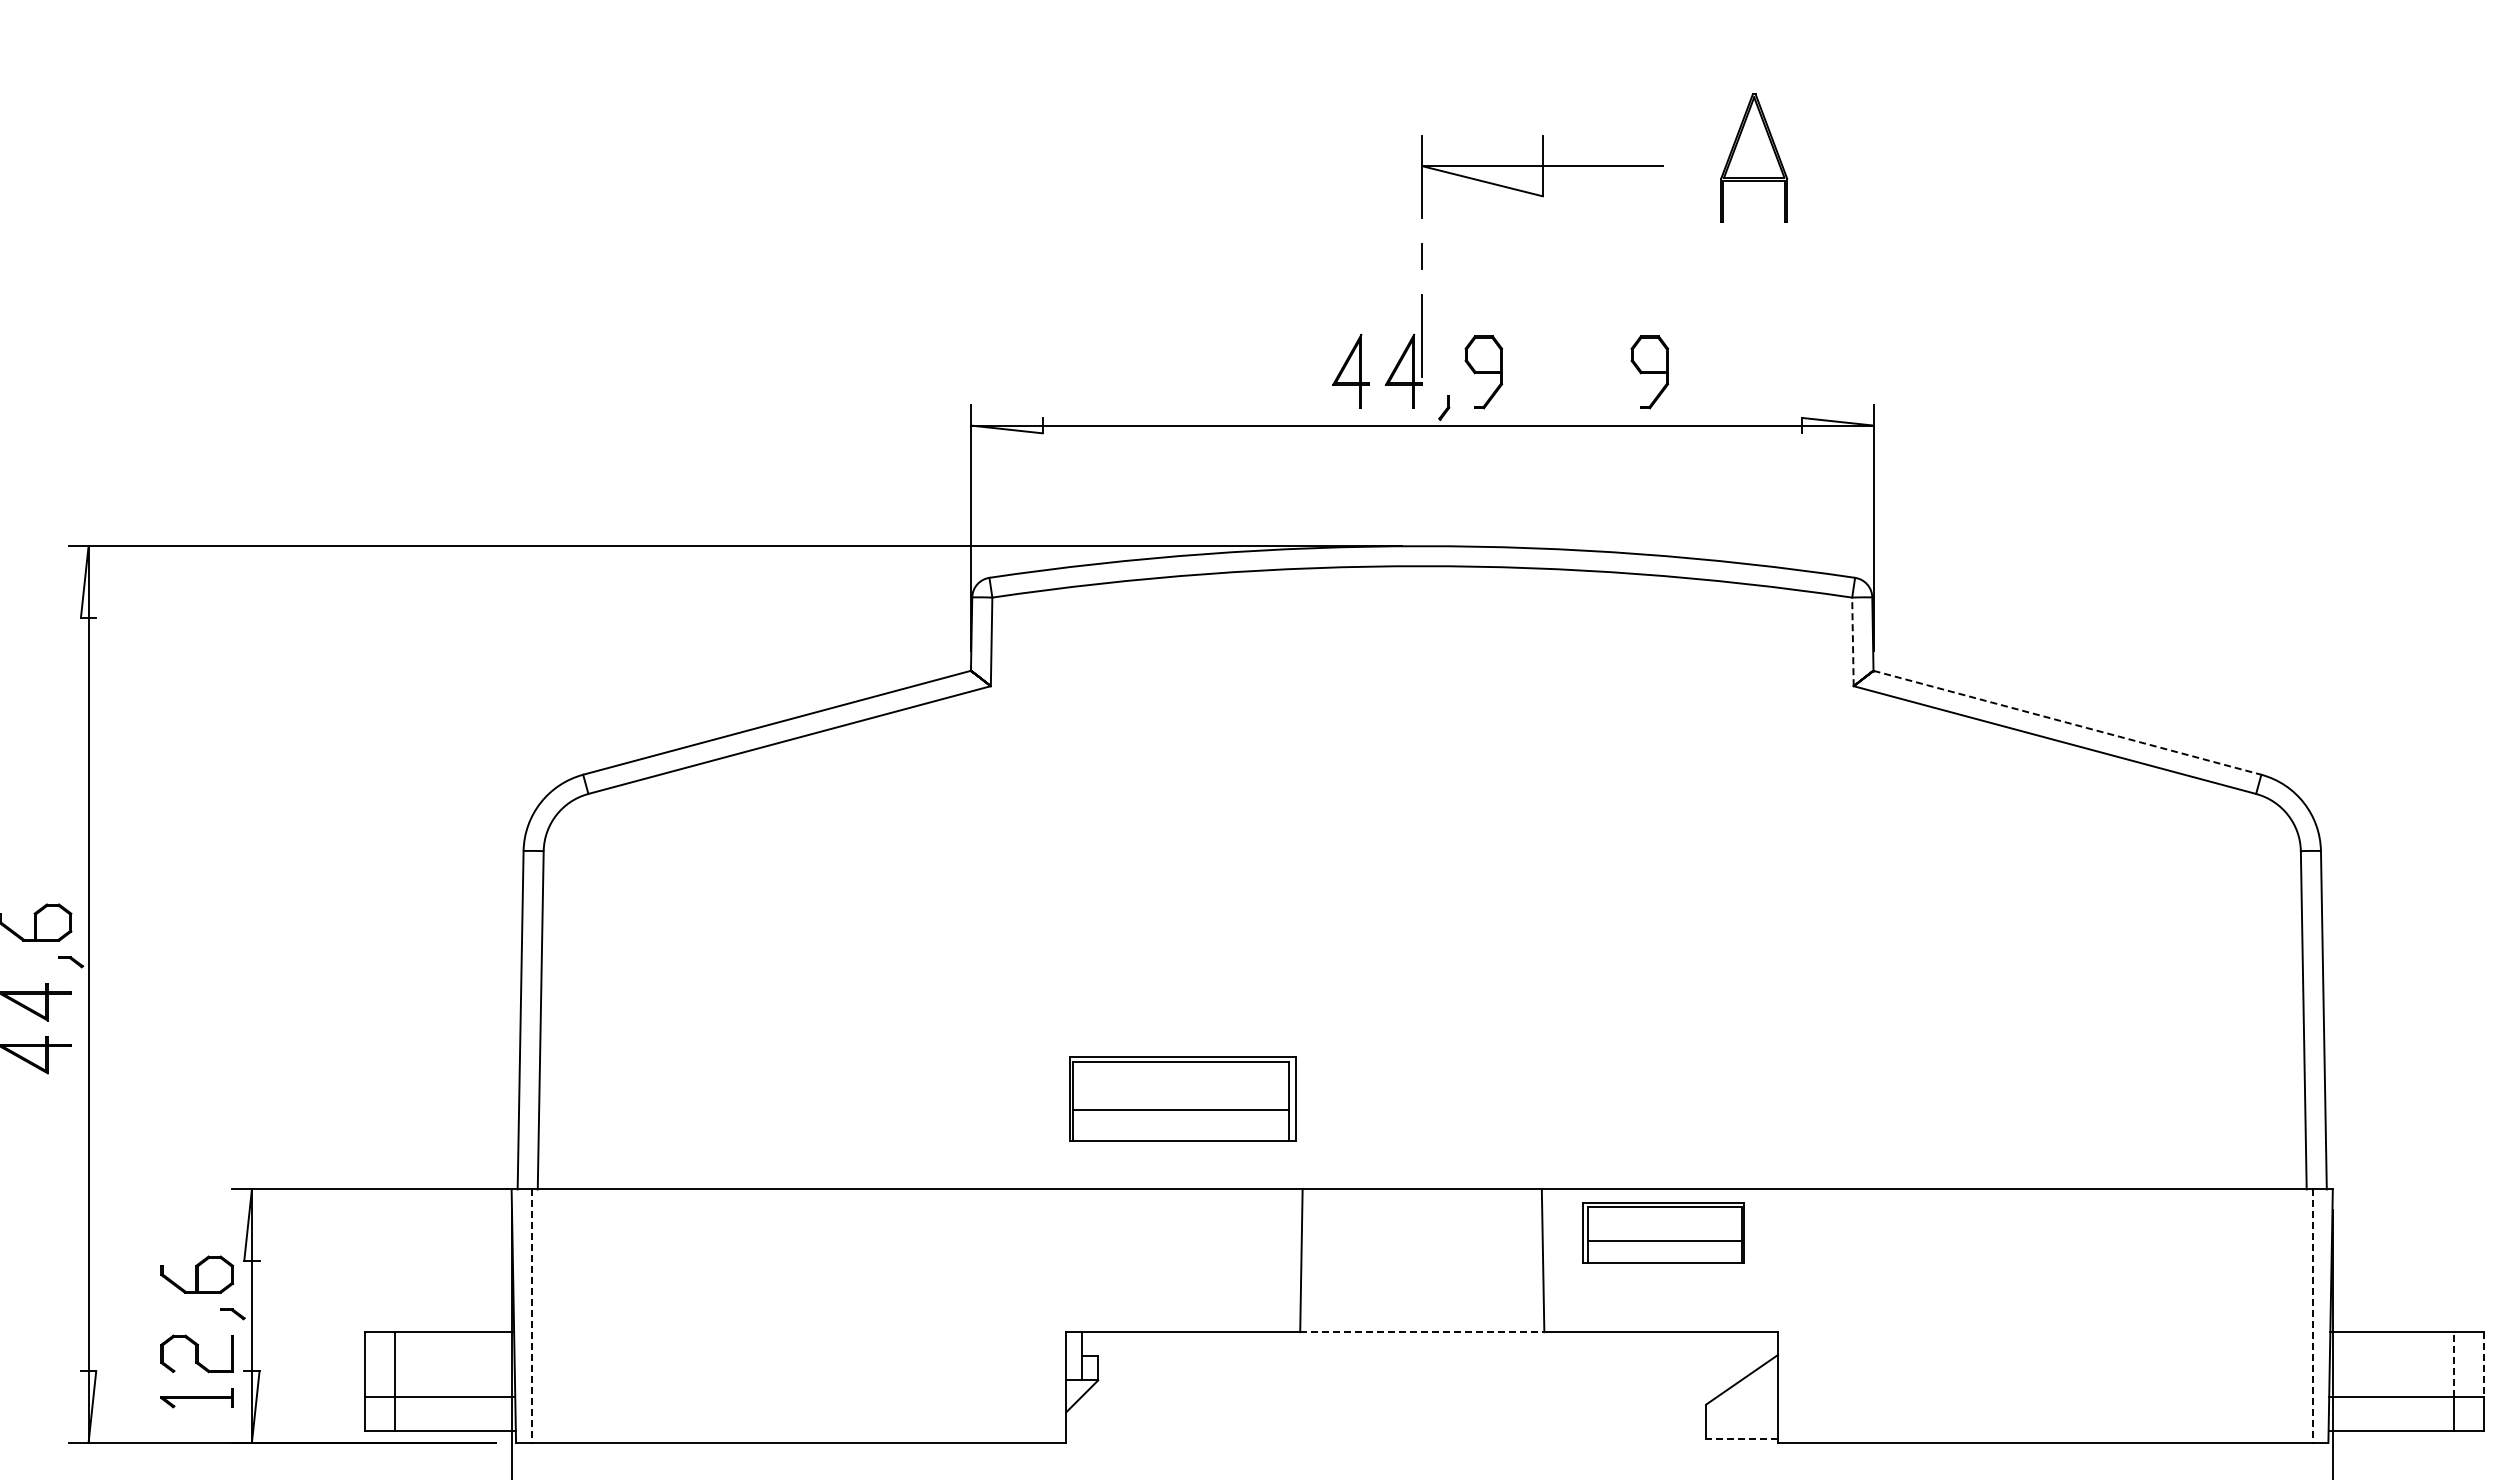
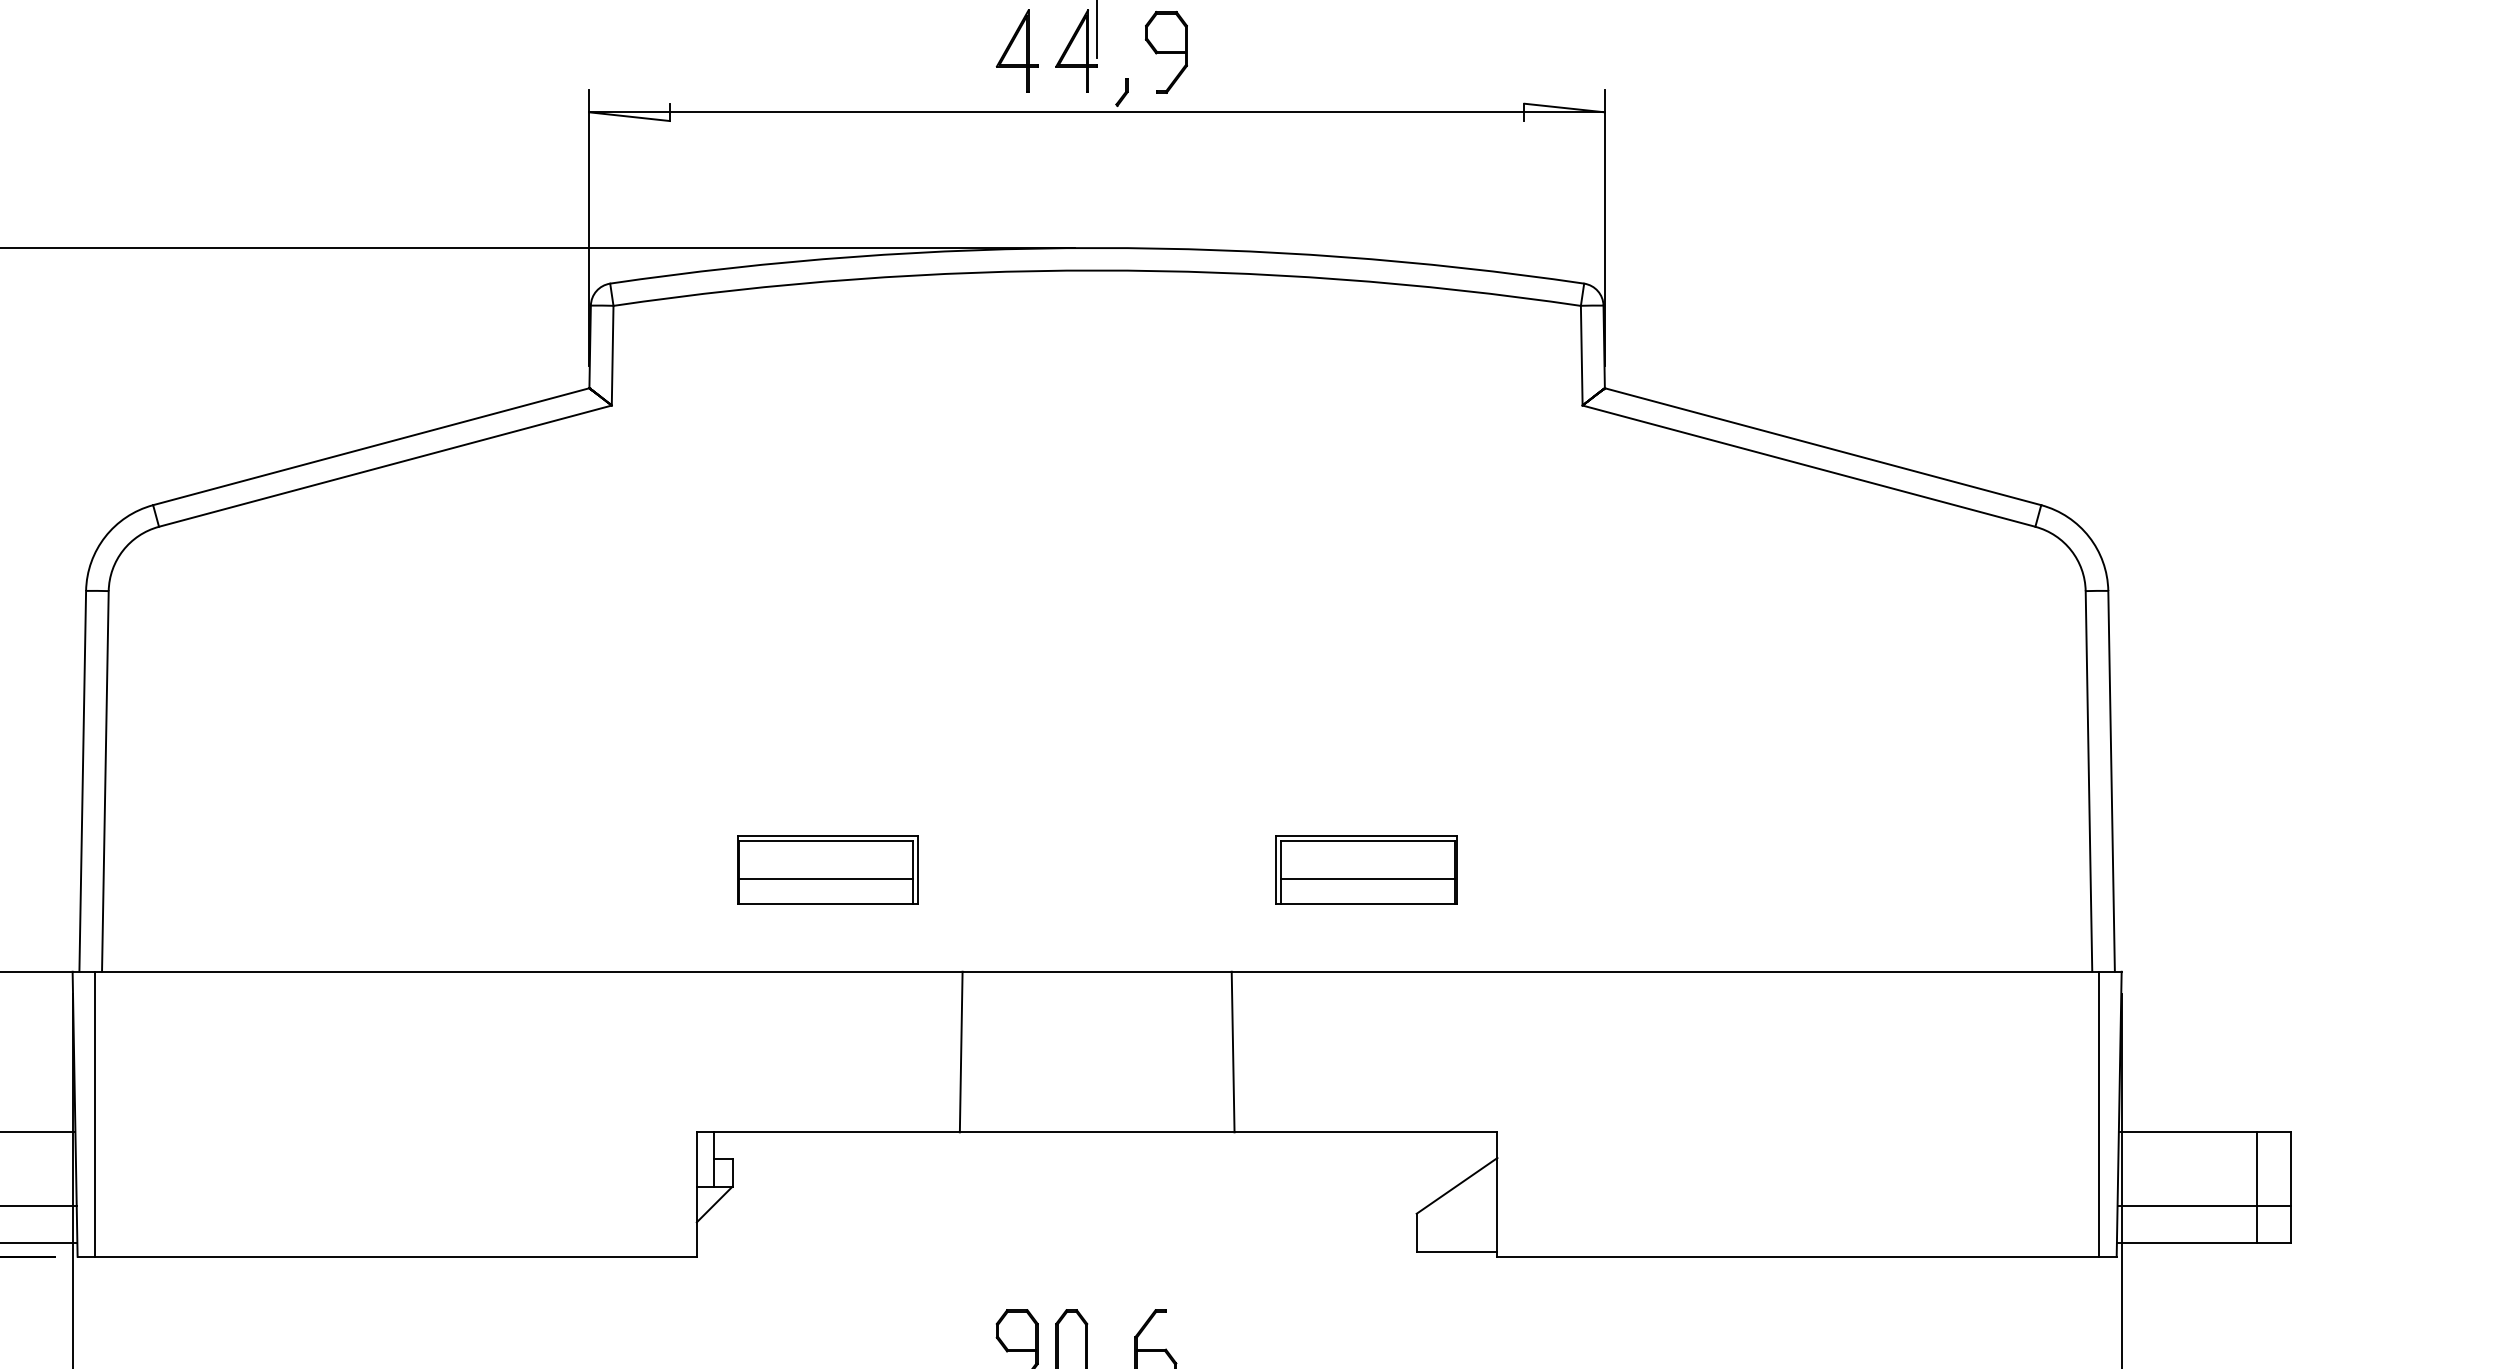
part: (1649, 372) -> (1352, 52), removed
line: (1852, 641) -> (1581, 355), dashed -> solid
line: (2067, 722) -> (1823, 446), dashed -> solid
part: (1182, 1098) -> (827, 869), size x0.71
part: (1663, 1232) -> (1366, 869), moved
line: (531, 1316) -> (94, 1114), dashed -> solid
line: (2312, 1316) -> (2098, 1114), dashed -> solid
line: (1422, 1332) -> (1097, 1132), dashed -> solid
line: (2453, 1364) -> (2257, 1168), dashed -> solid
line: (2483, 1364) -> (2291, 1168), dashed -> solid
line: (1742, 1438) -> (1457, 1251), dashed -> solid

